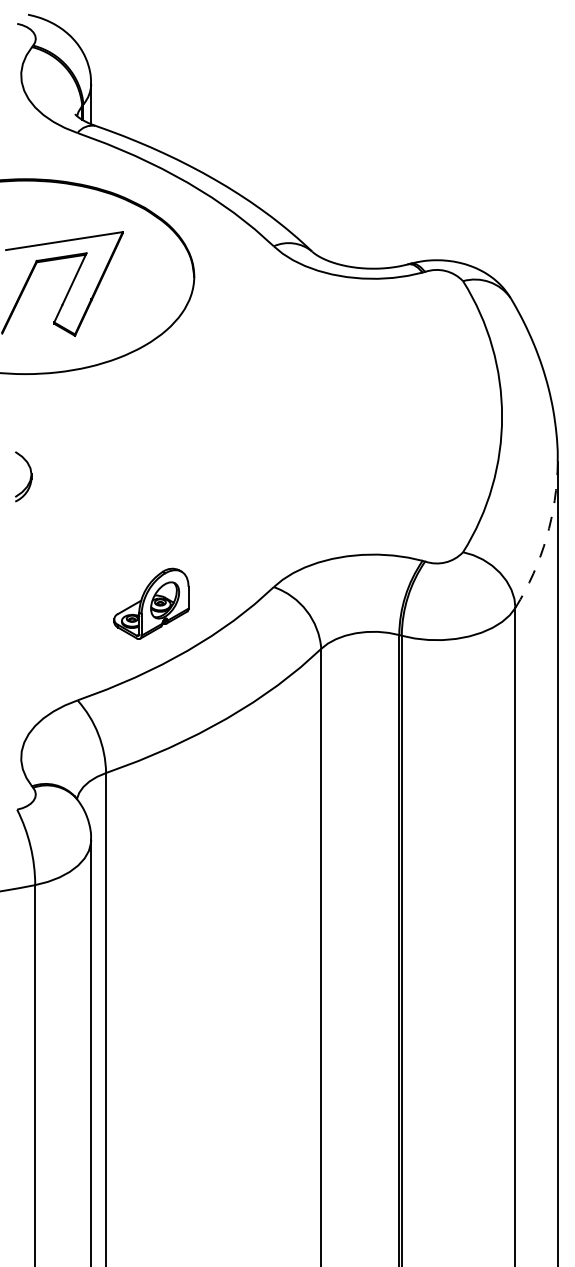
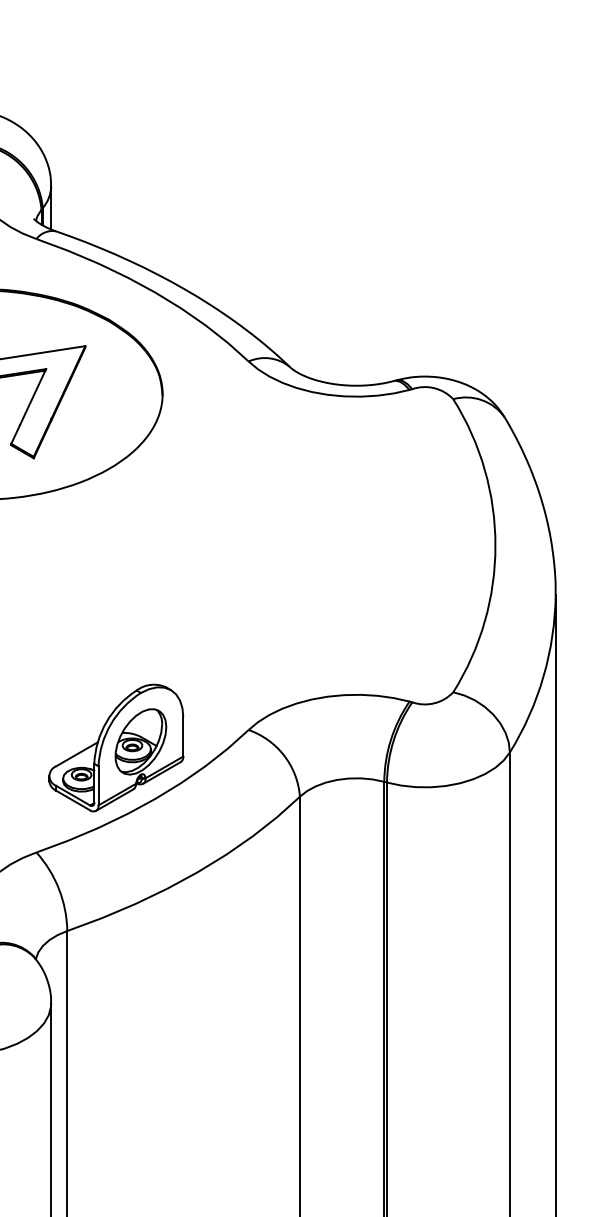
arc: (546, 537) -> (543, 676), dashed -> solid
part: (151, 603) -> (116, 747), size x1.67

